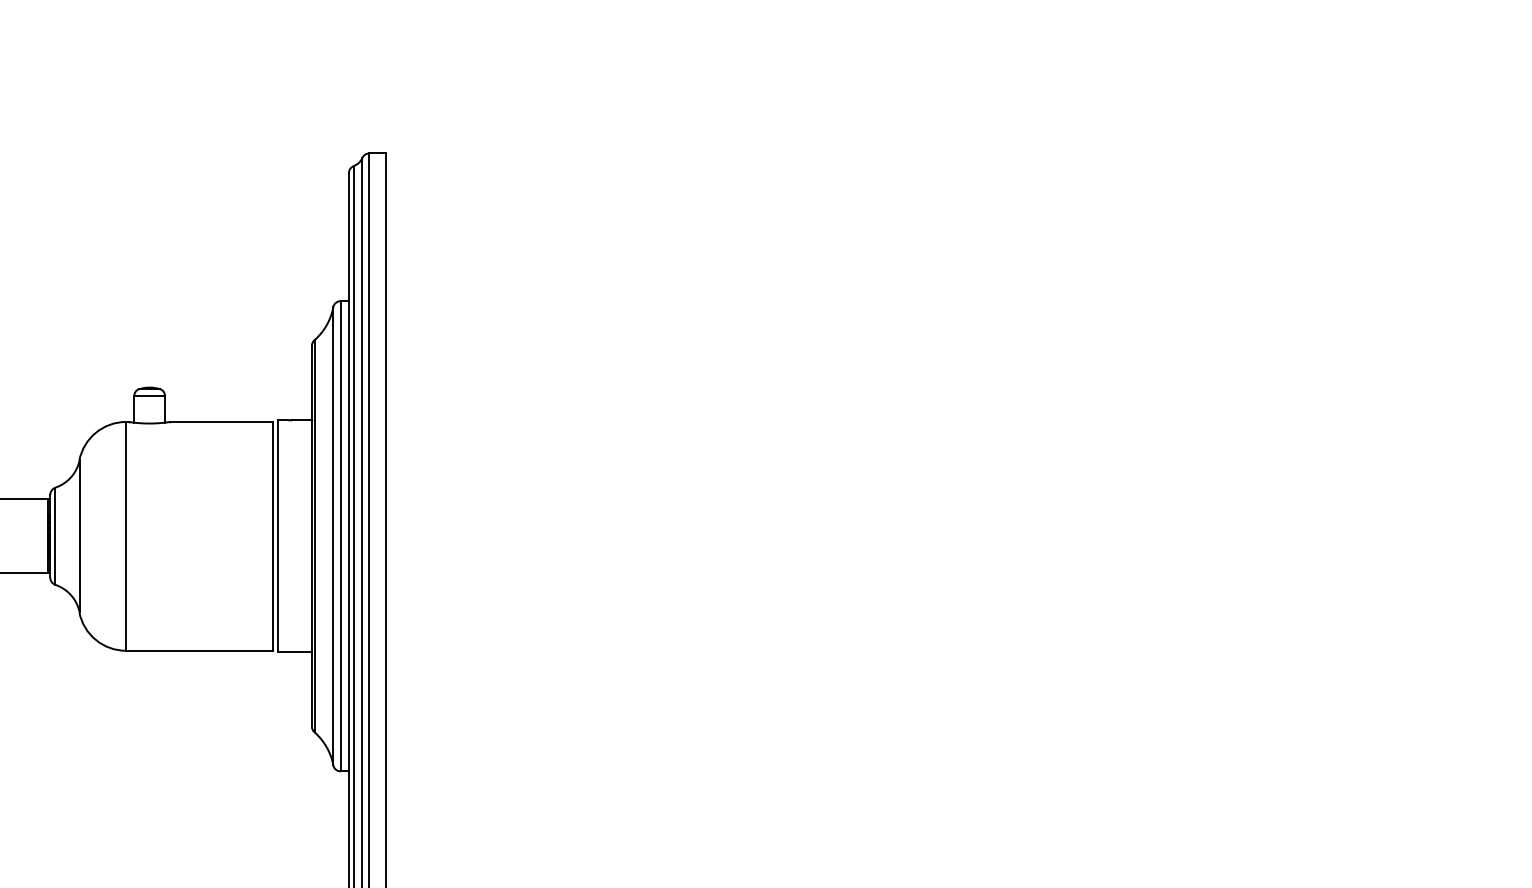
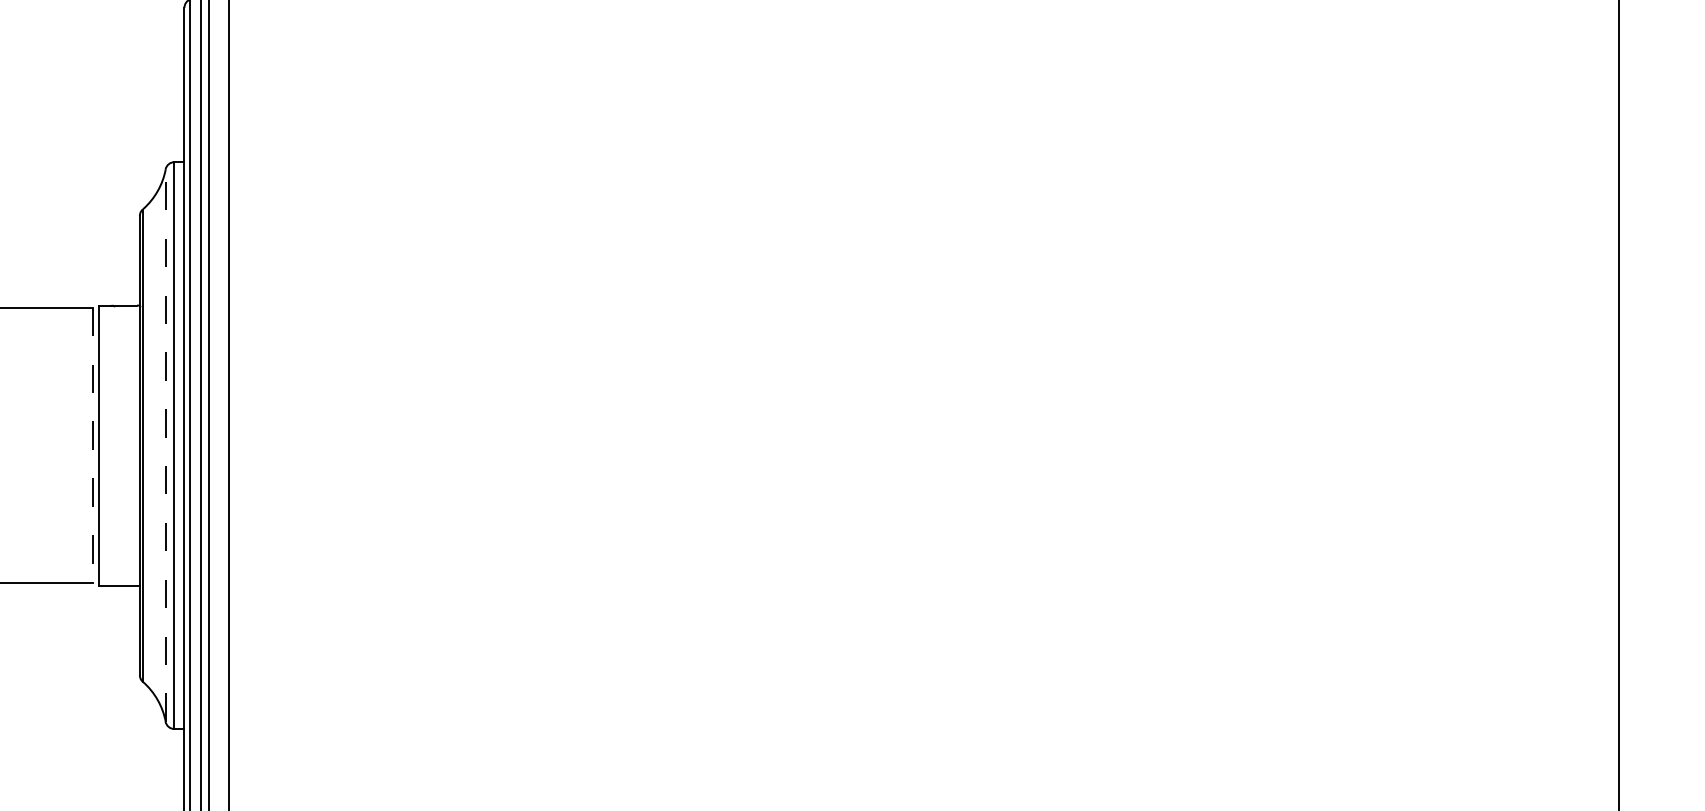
line: (333, 535) -> (165, 444), solid -> dashed
line: (273, 536) -> (93, 445), solid -> dashed

